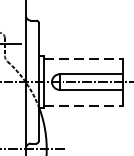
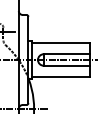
line: (84, 58) -> (61, 42), dashed -> solid
line: (84, 105) -> (61, 77), dashed -> solid

